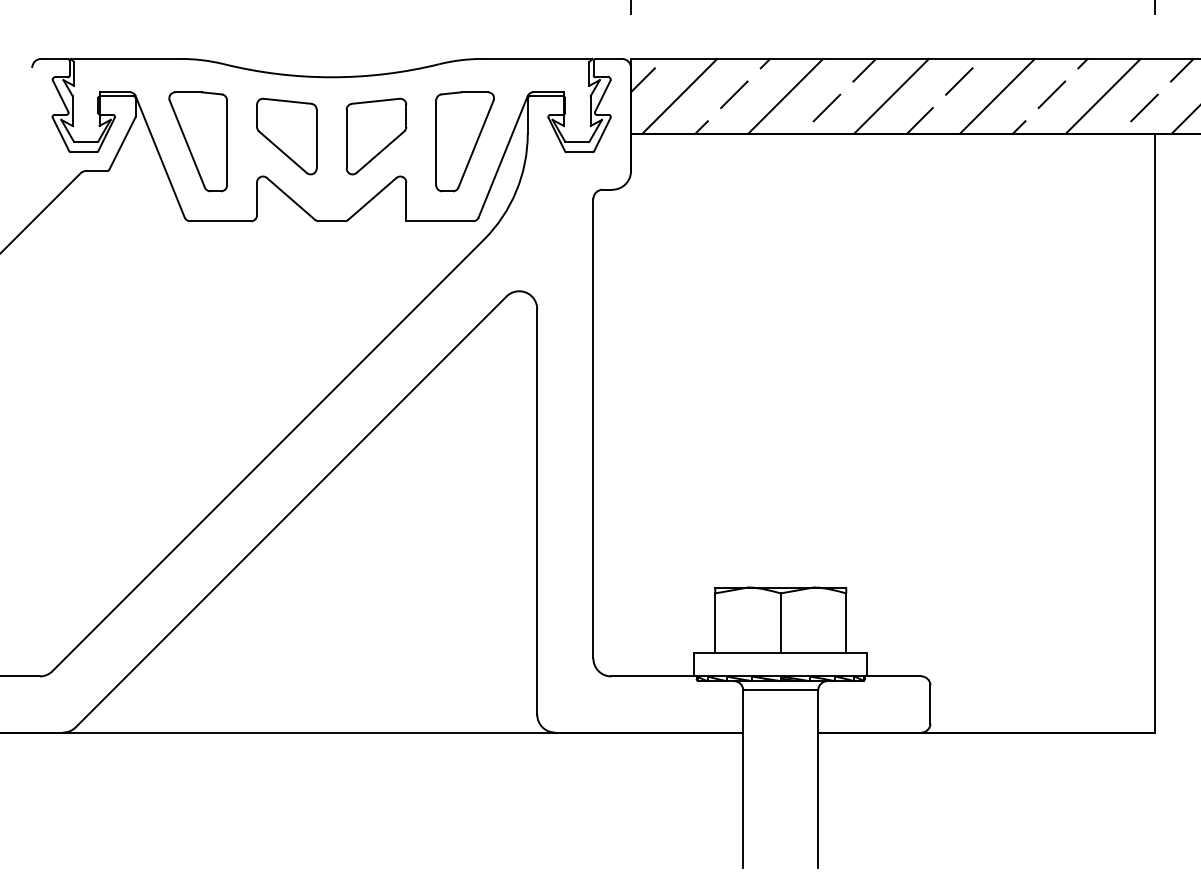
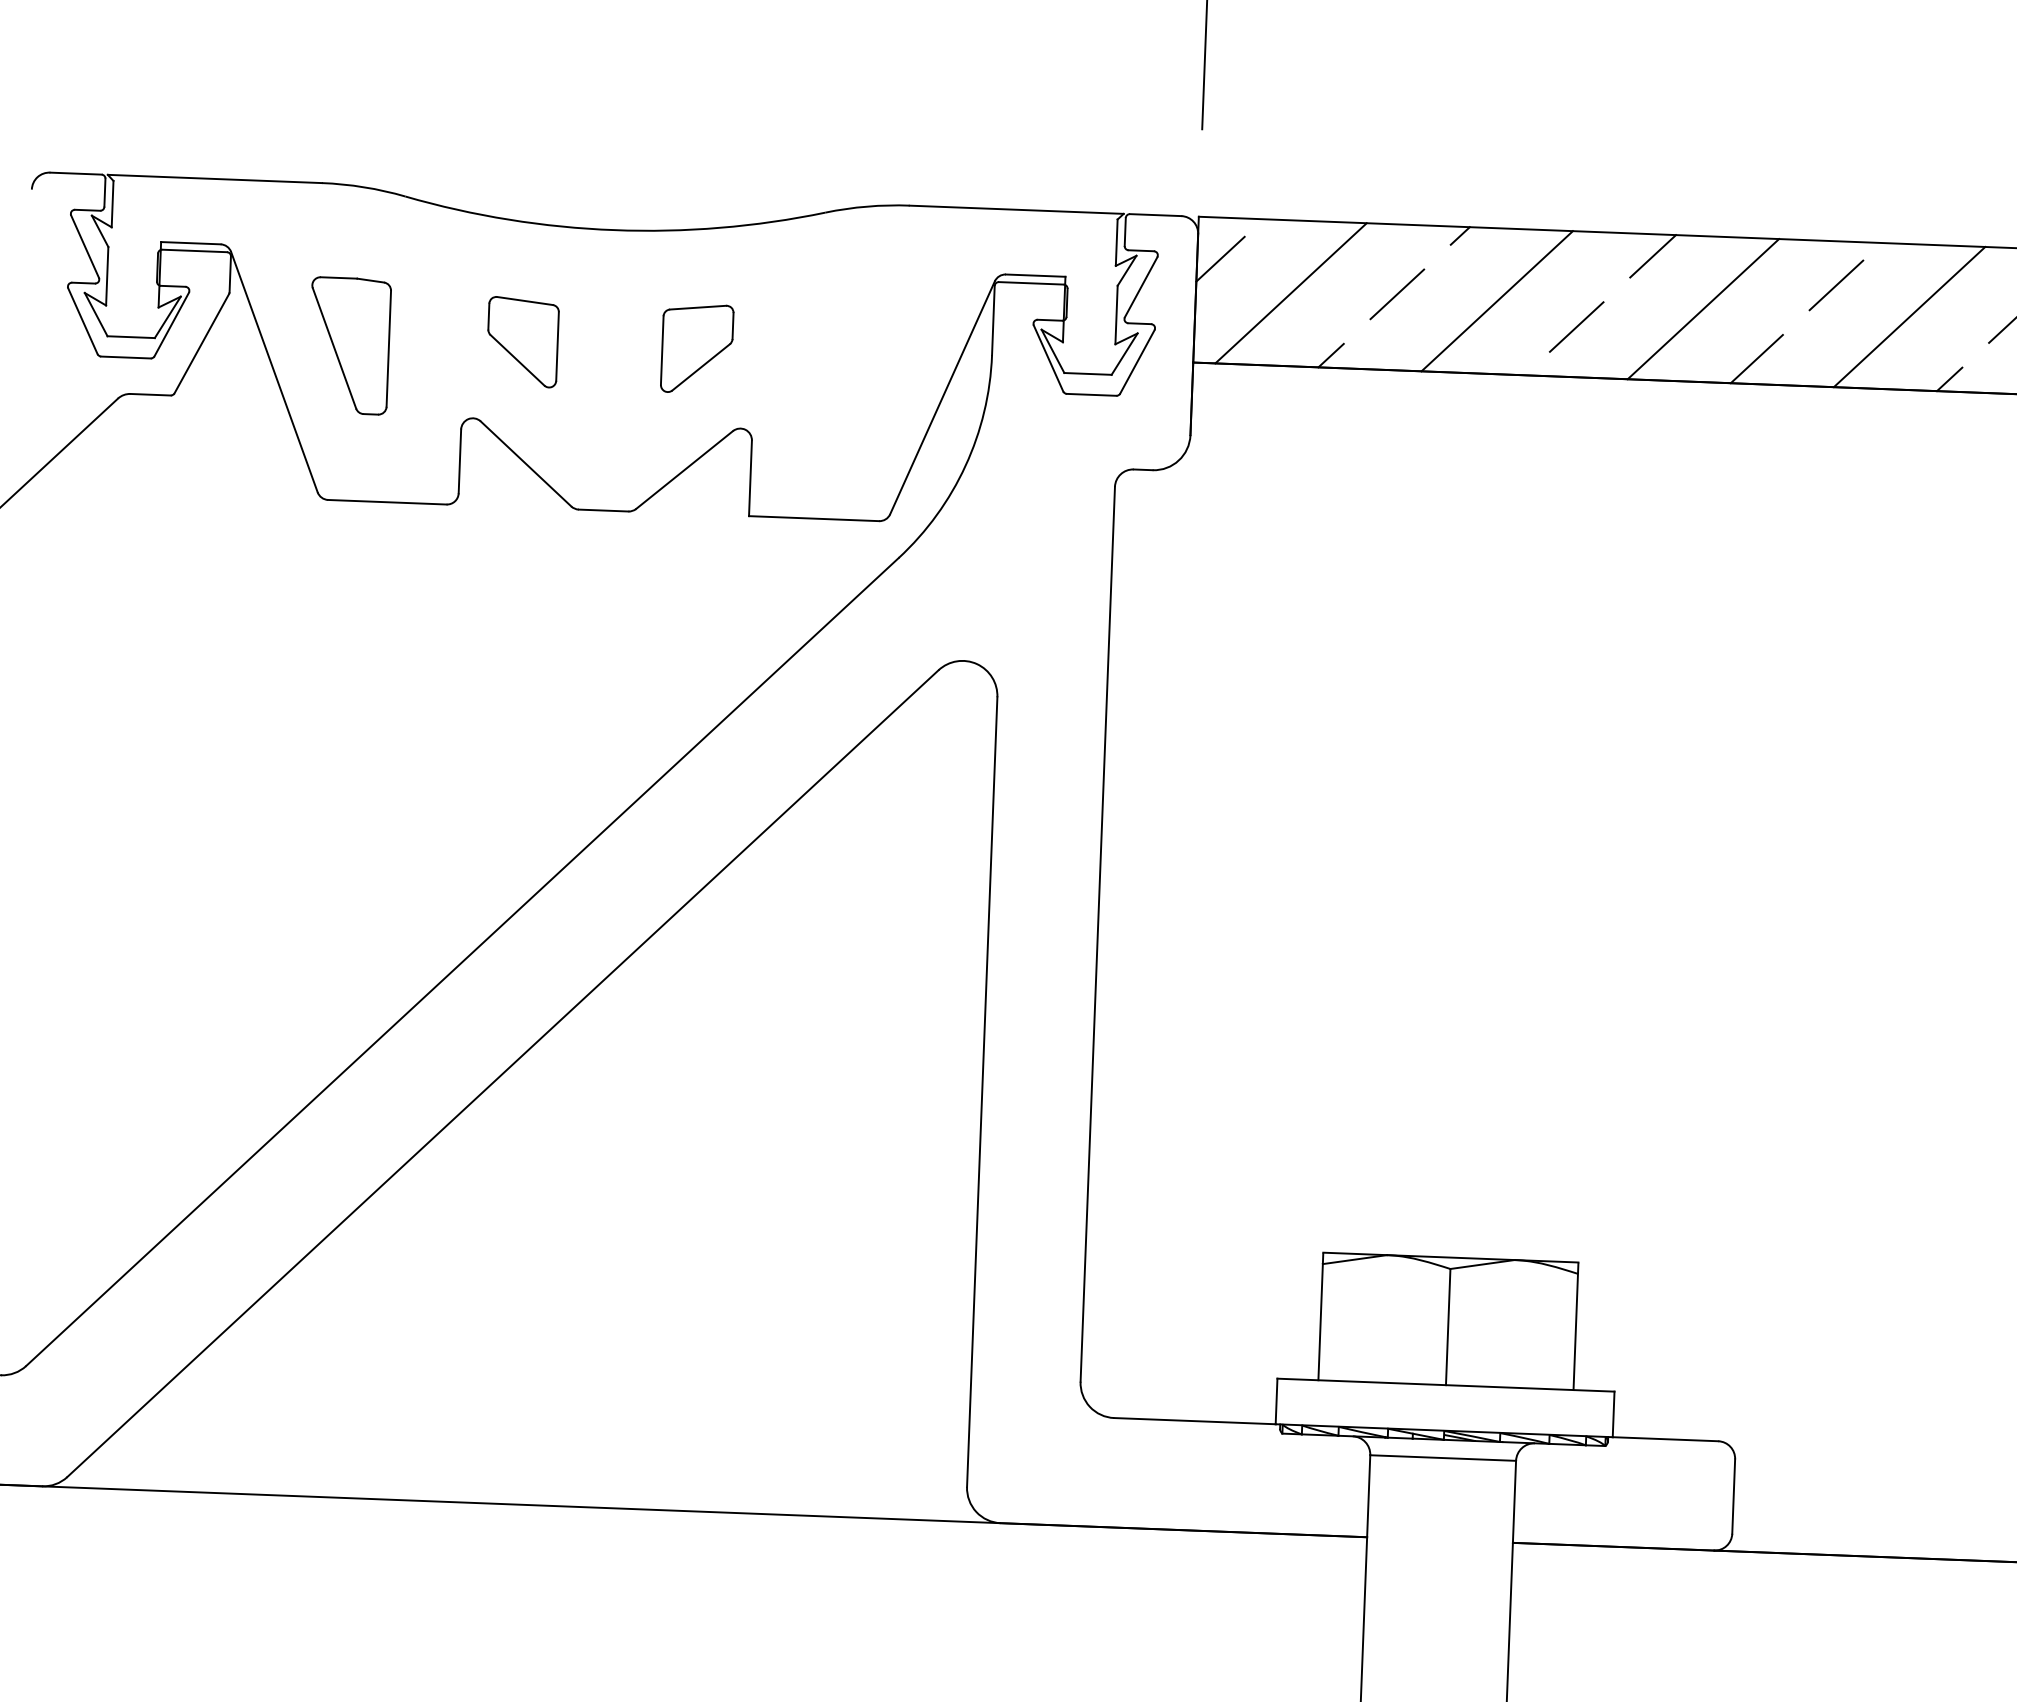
part: (286, 136) -> (521, 342), size x0.6
part: (376, 136) -> (697, 348), size x0.6
part: (197, 141) -> (348, 345), size x0.7
part: (464, 141) -> (868, 365), removed

